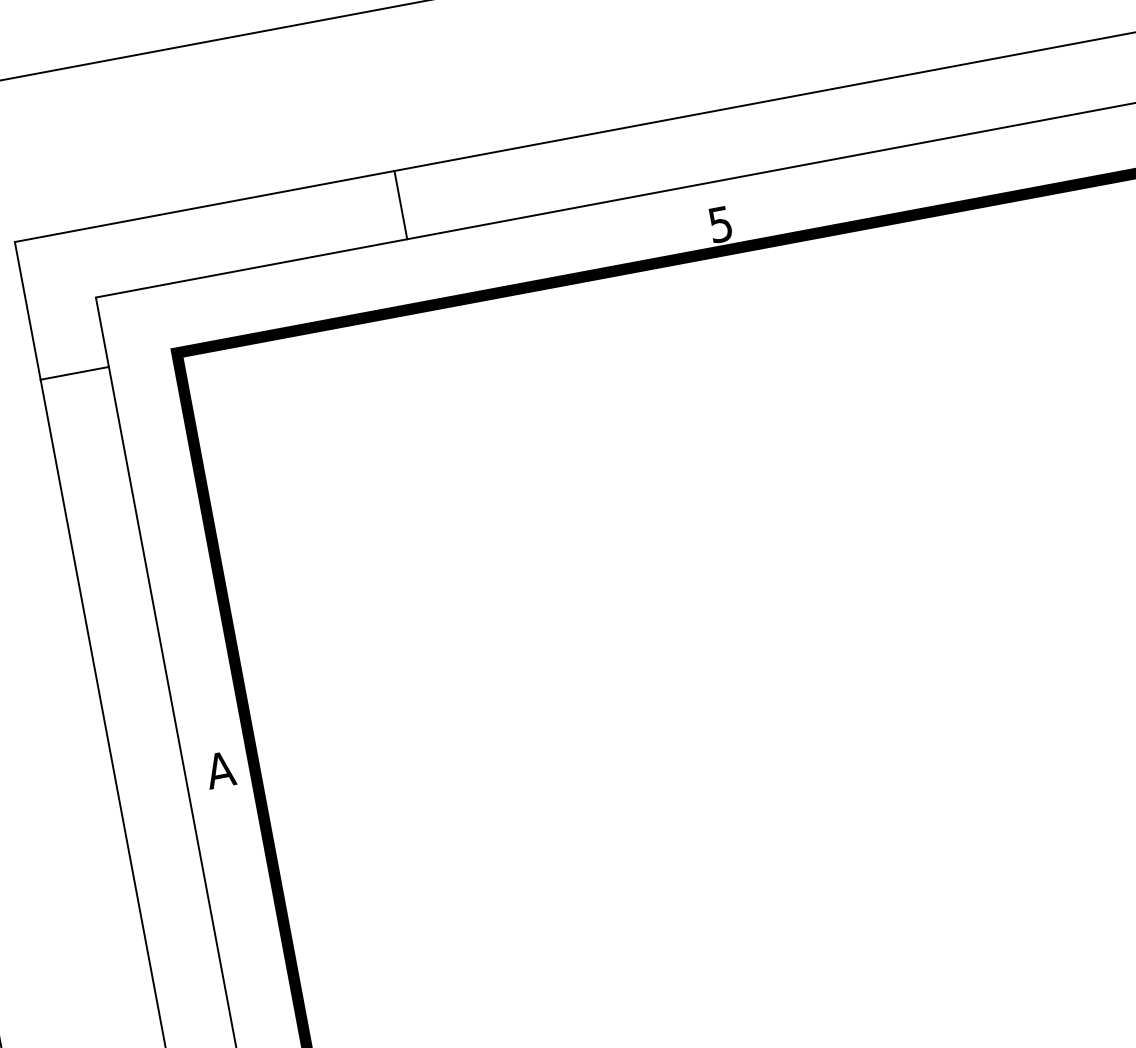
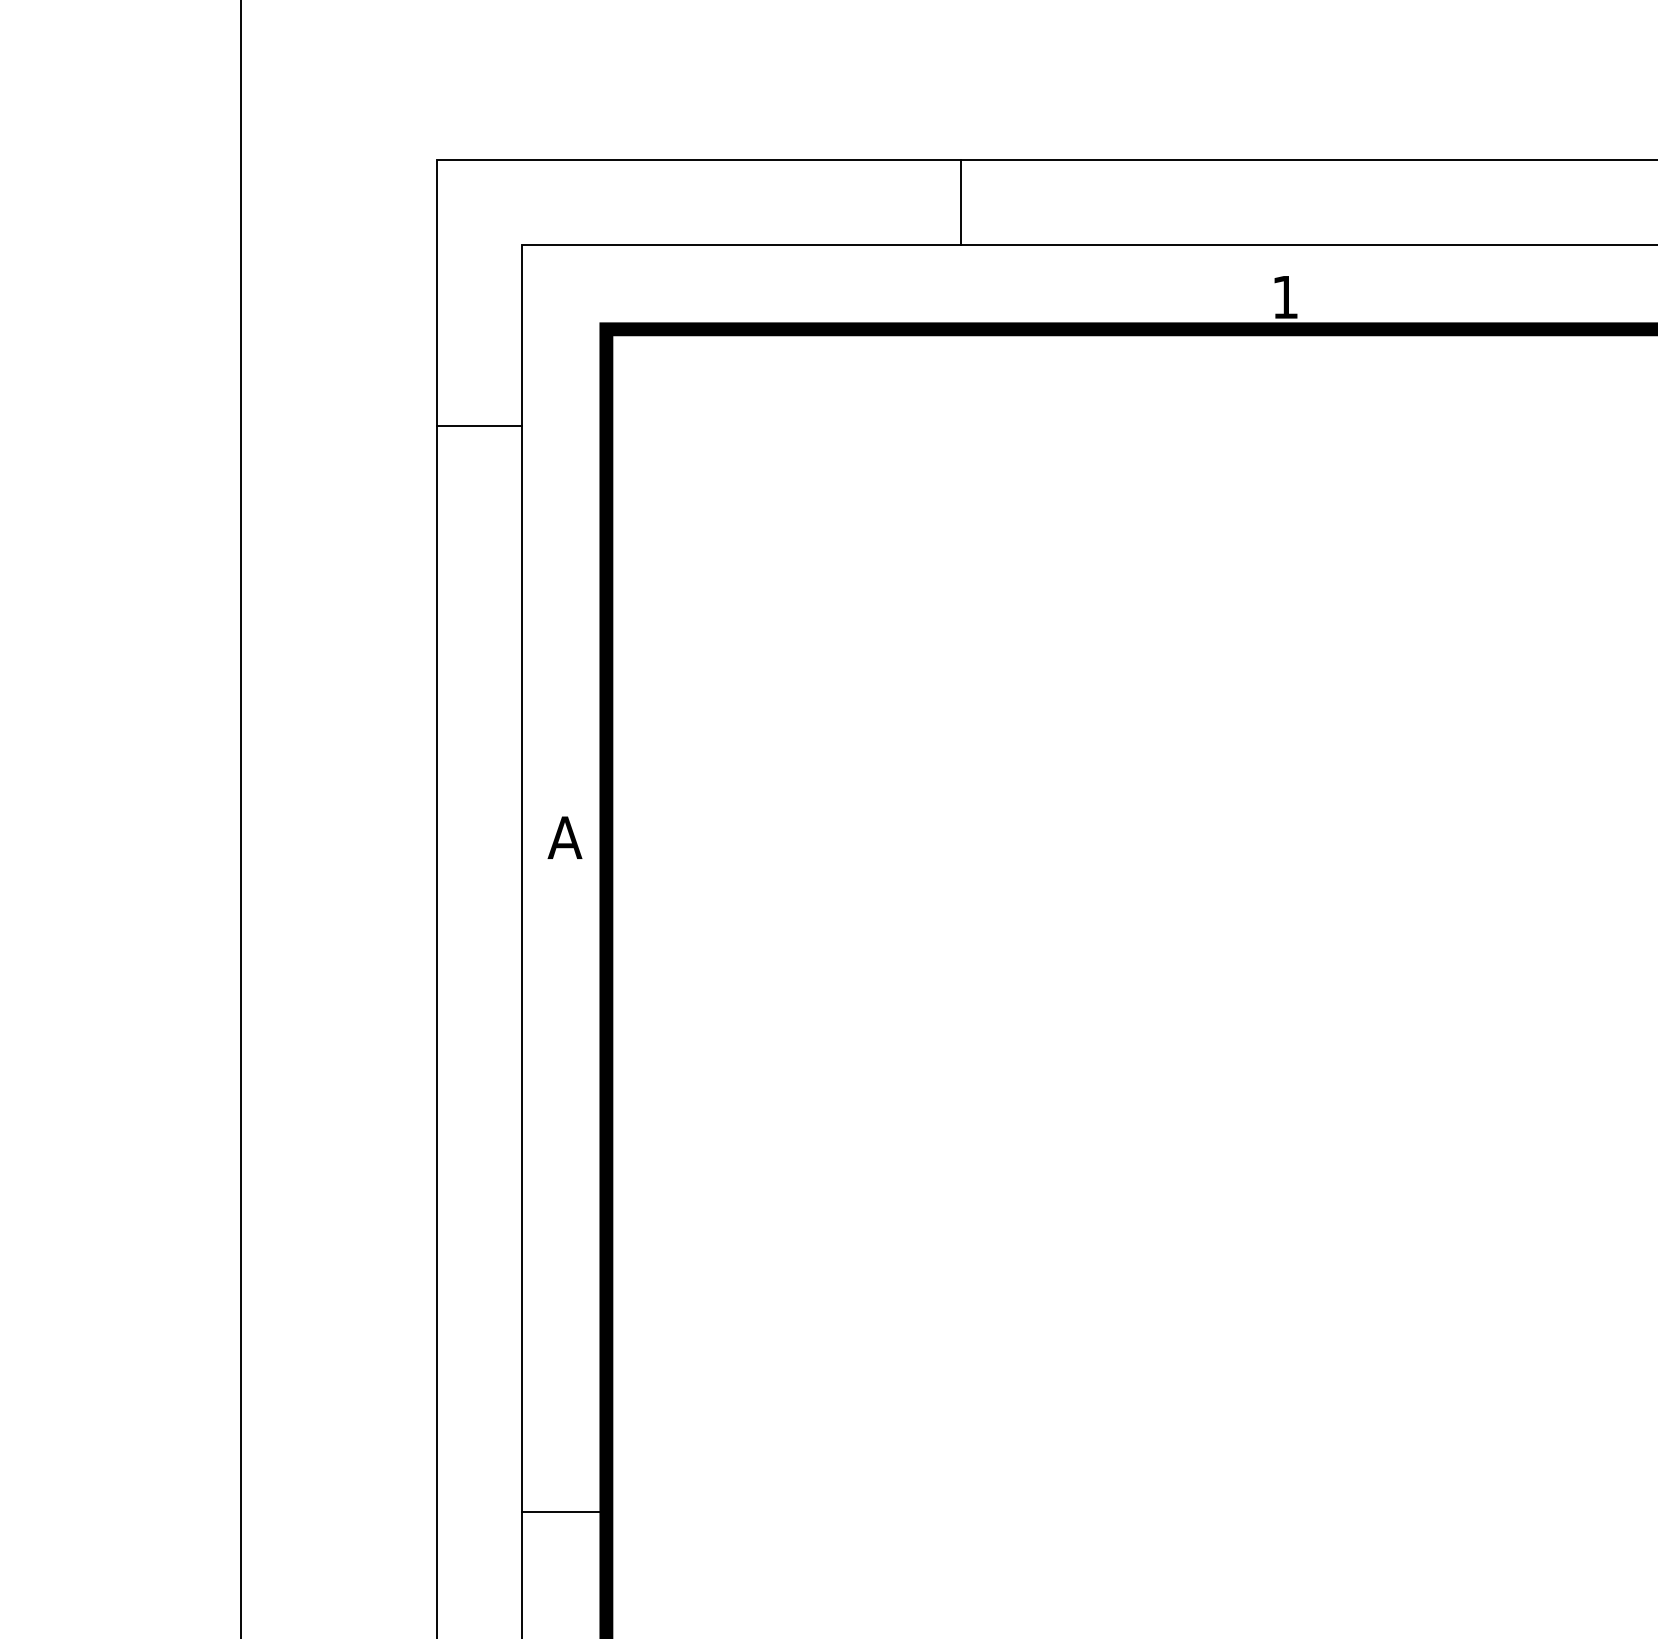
line: (401, 205) -> (961, 202), moved
text: (720, 224) -> (1285, 297), 5 -> 1
line: (74, 373) -> (479, 425), moved

